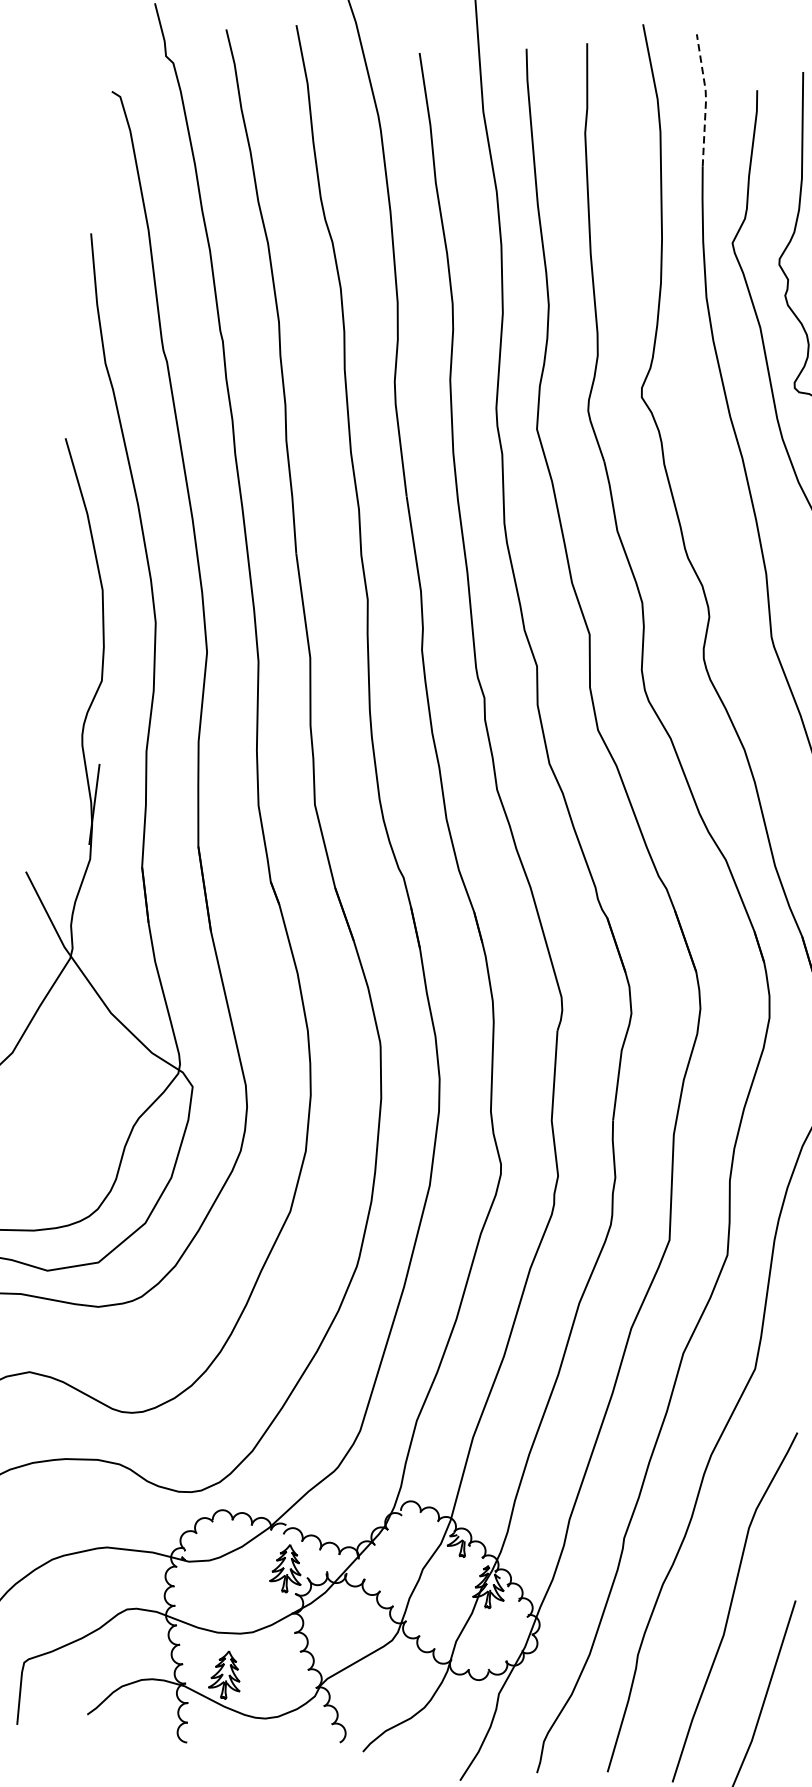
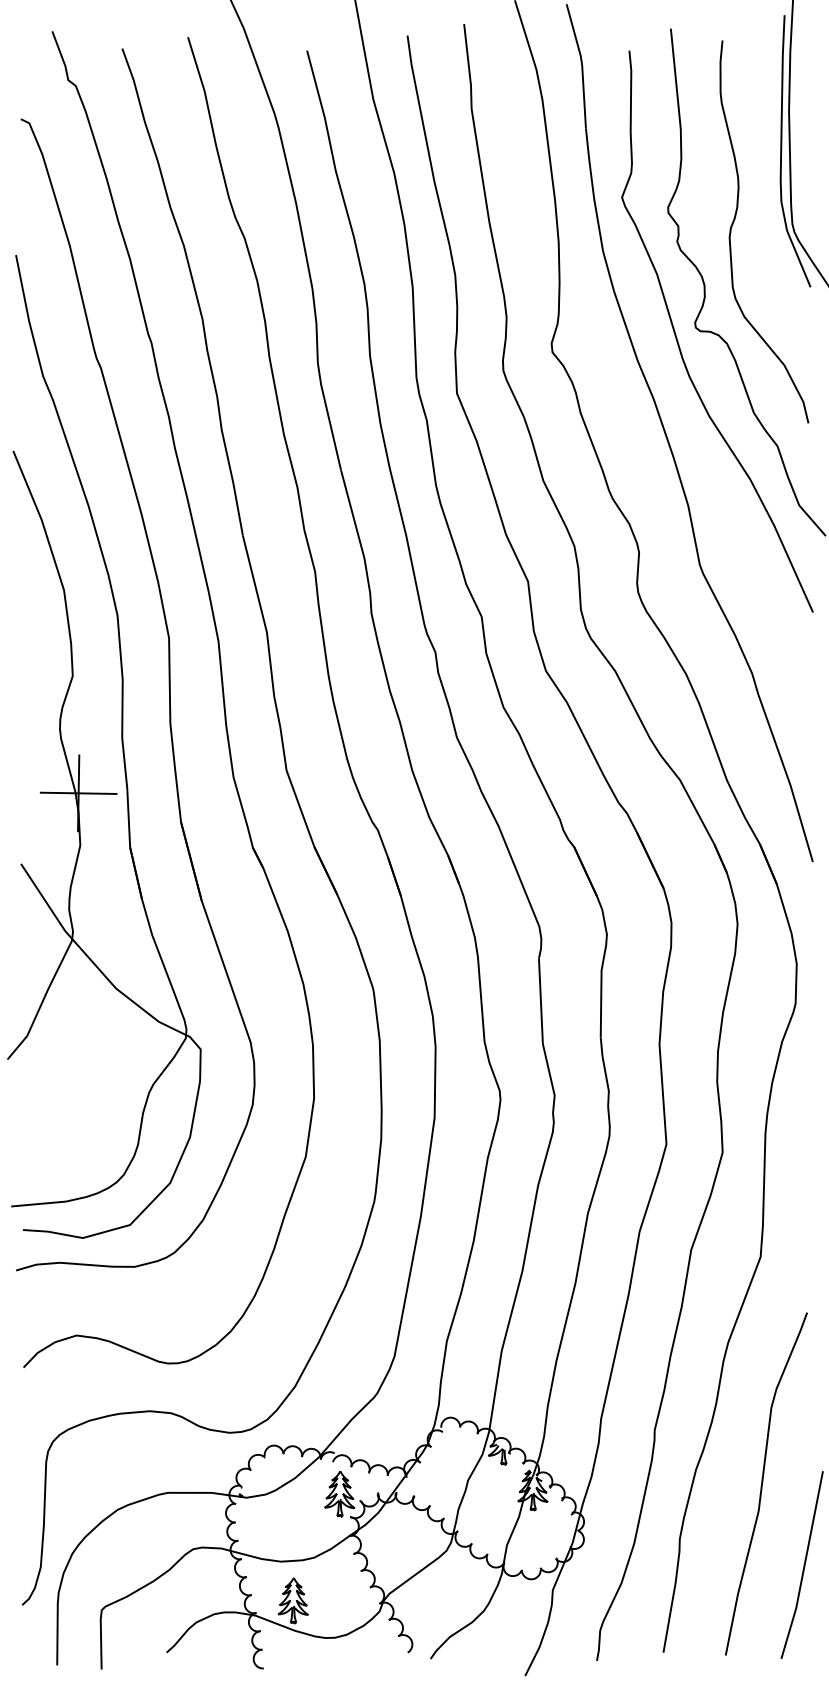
line: (706, 100) -> (582, 65), dashed -> solid
line: (94, 803) -> (78, 792), added

